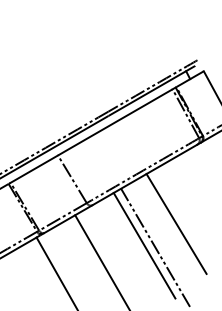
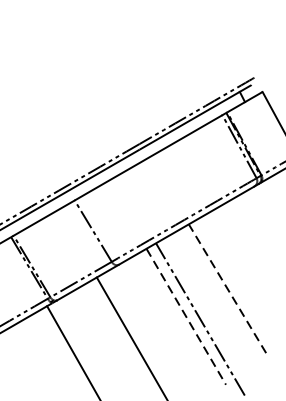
line: (176, 223) -> (227, 288), solid -> dashed
line: (144, 246) -> (186, 317), solid -> dashed

